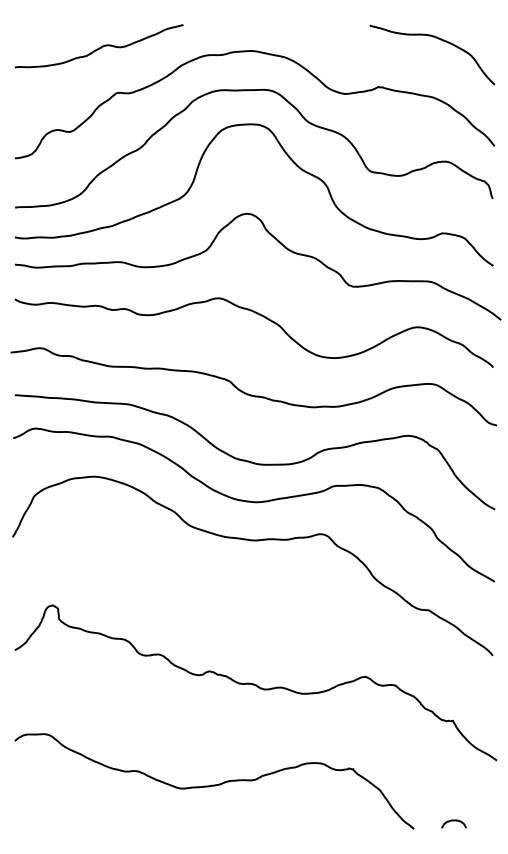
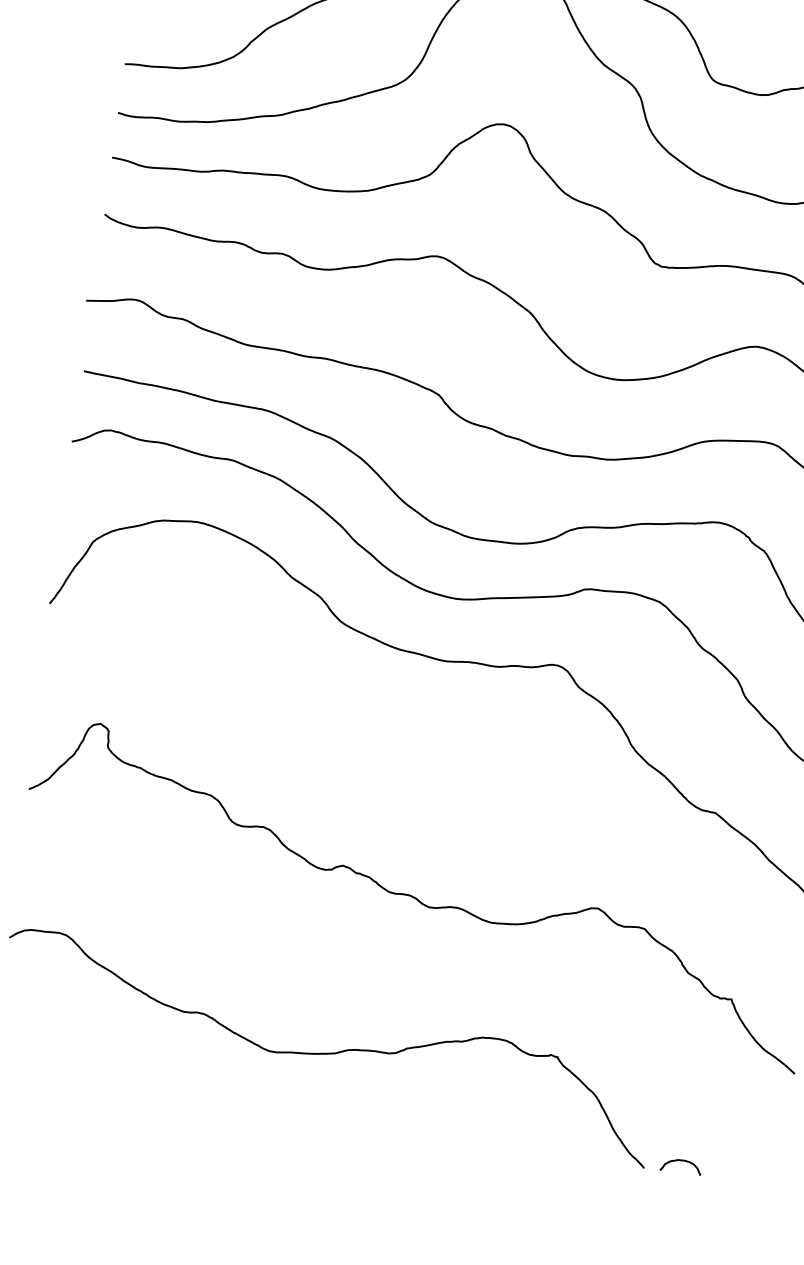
curve: (453, 821) -> (680, 1162), moved

